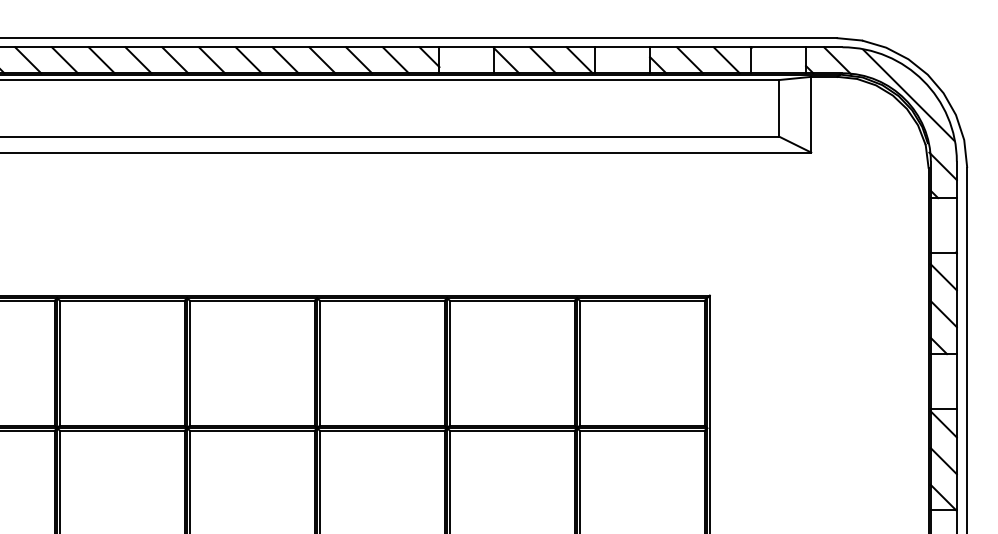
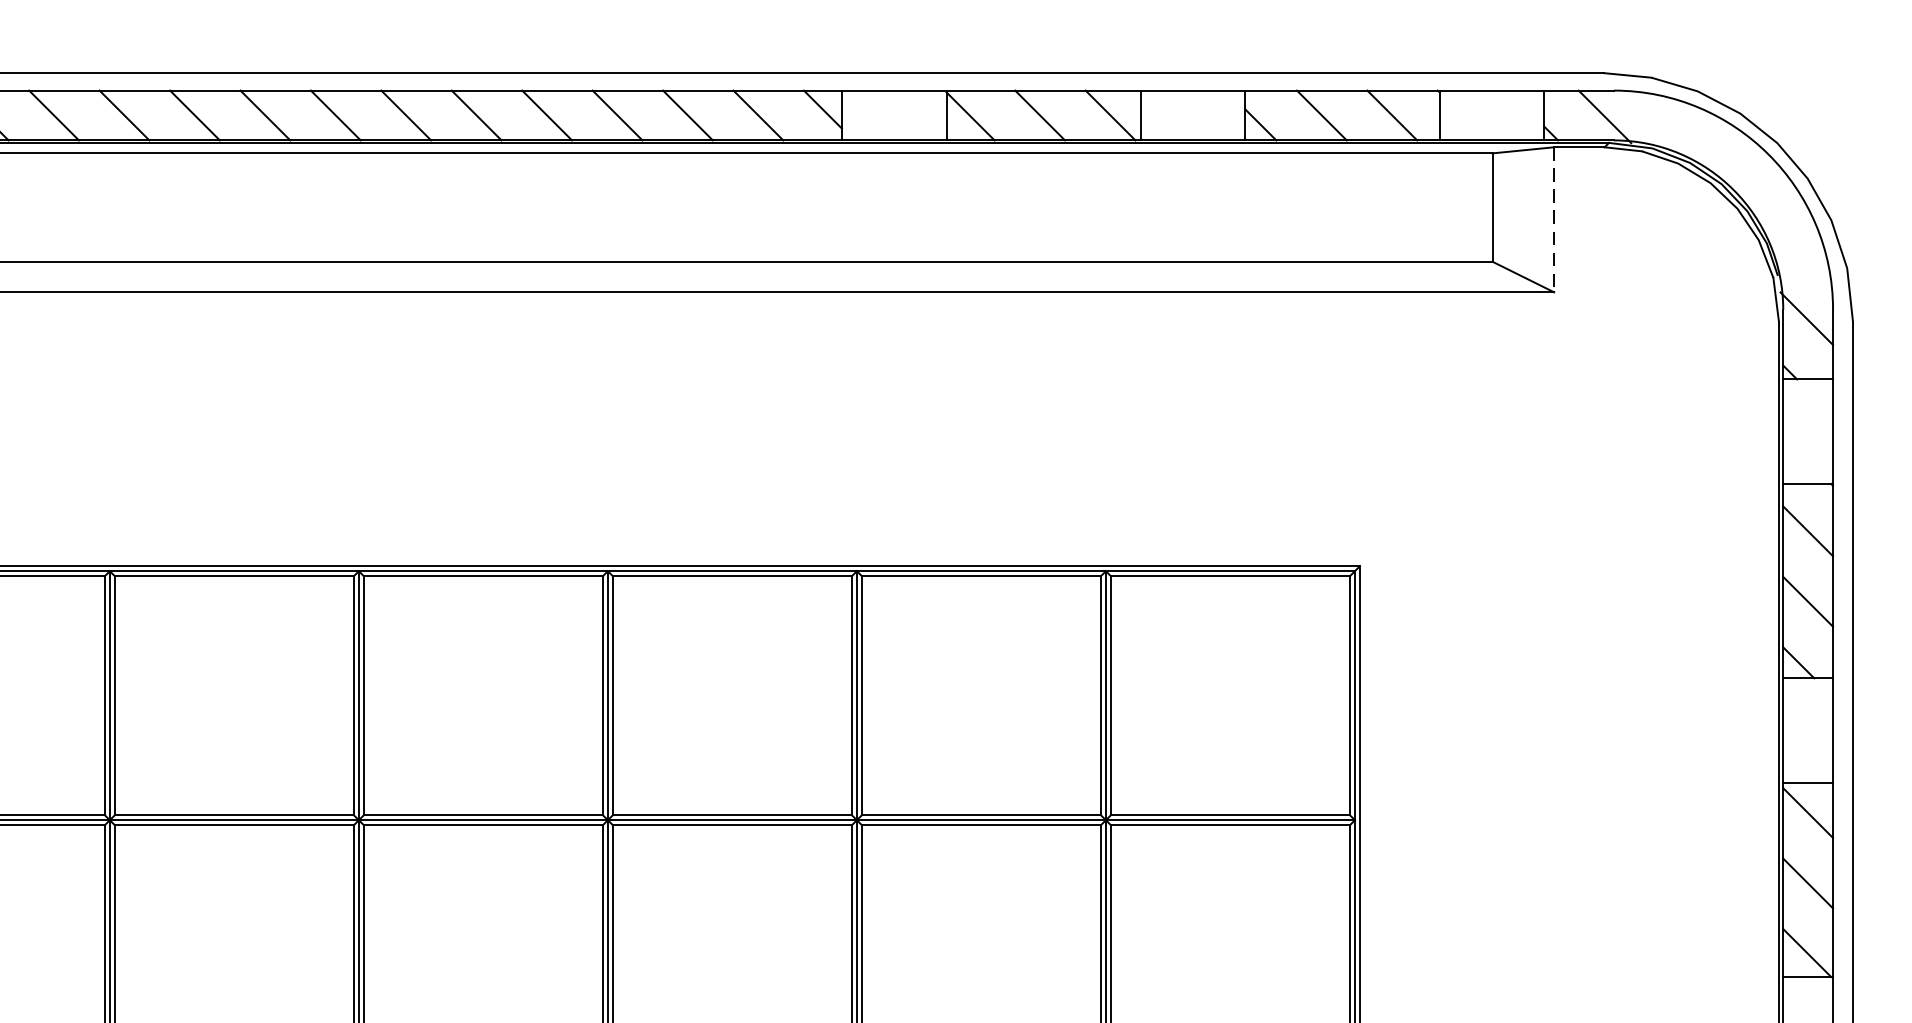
line: (908, 95) -> (1740, 182), removed
line: (811, 114) -> (1554, 219), solid -> dashed

